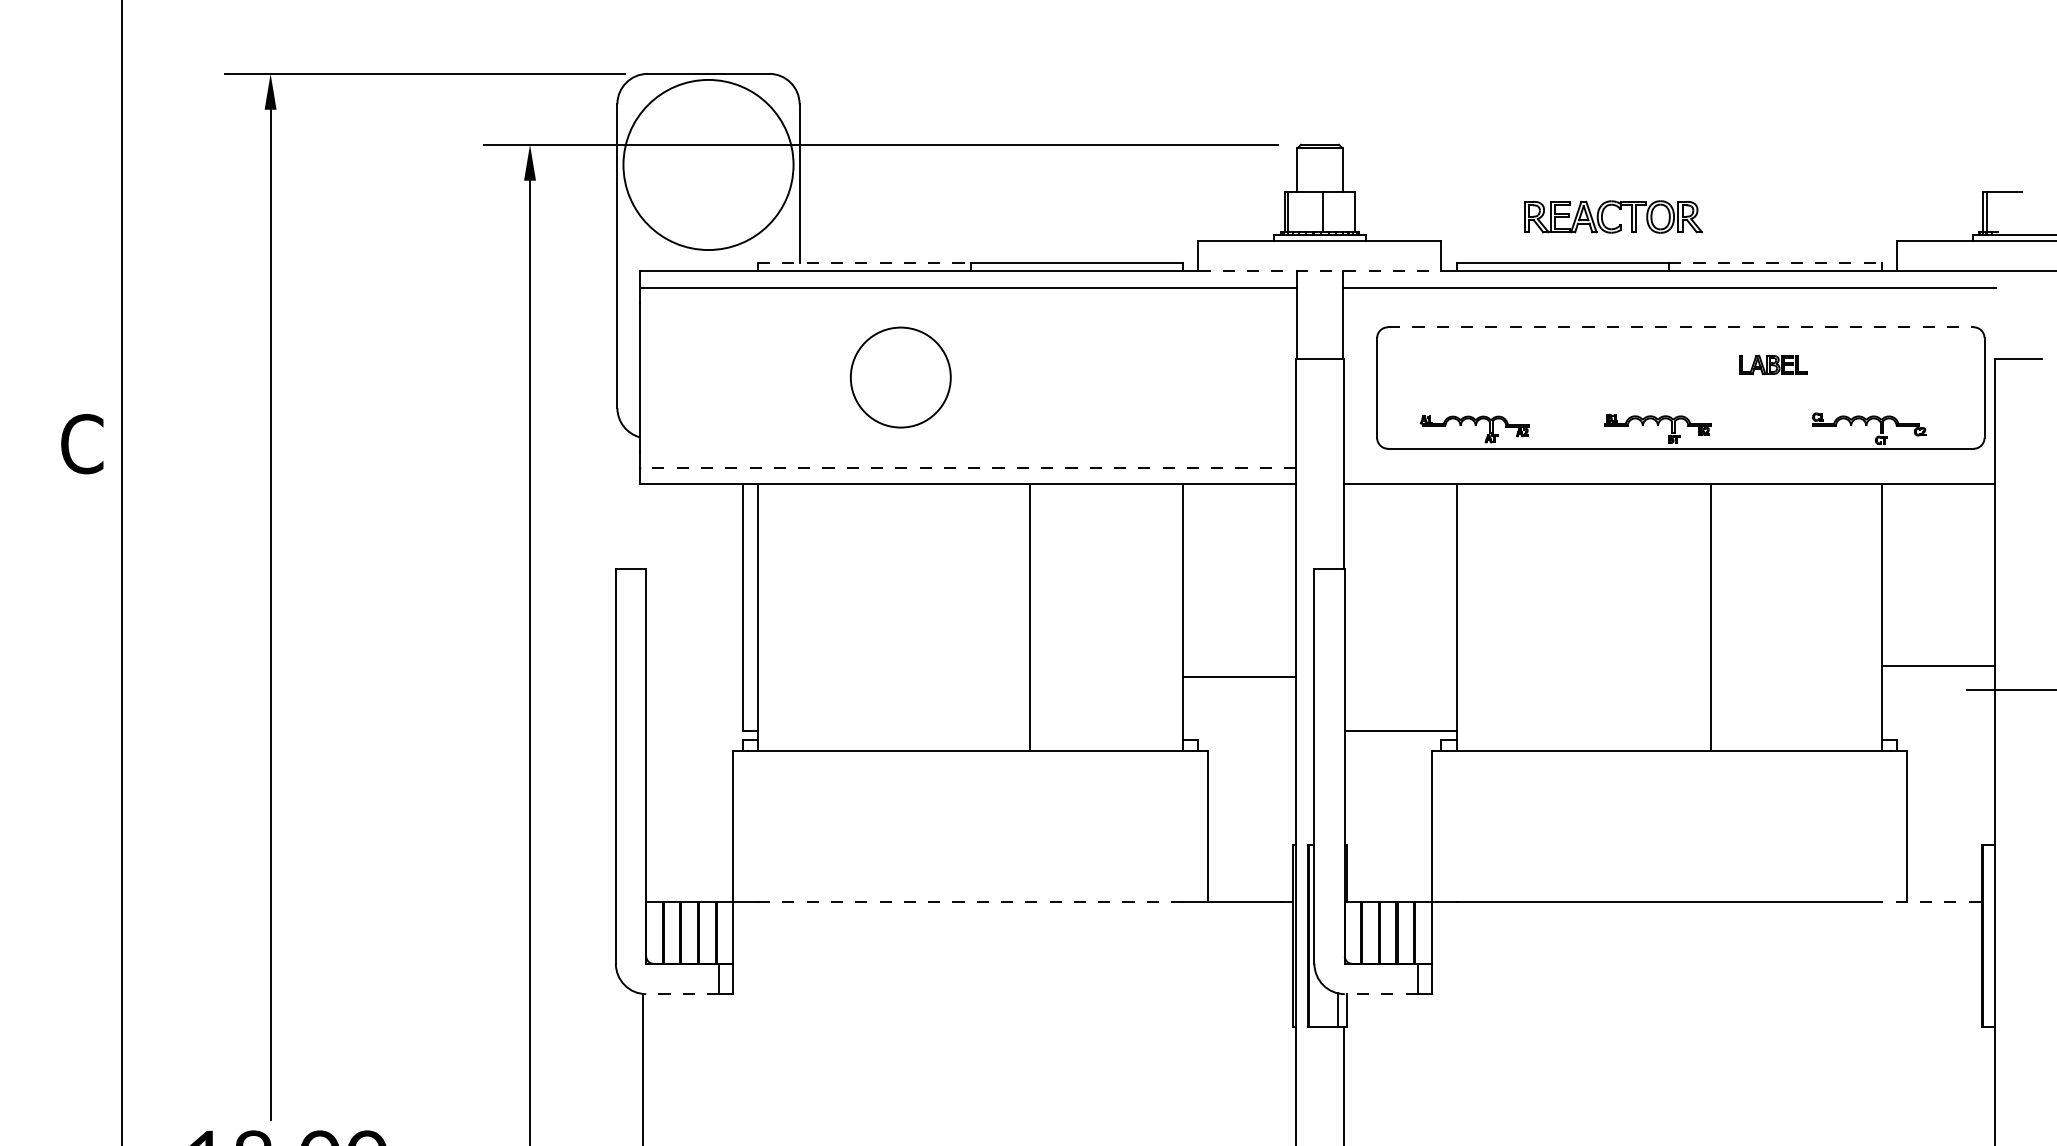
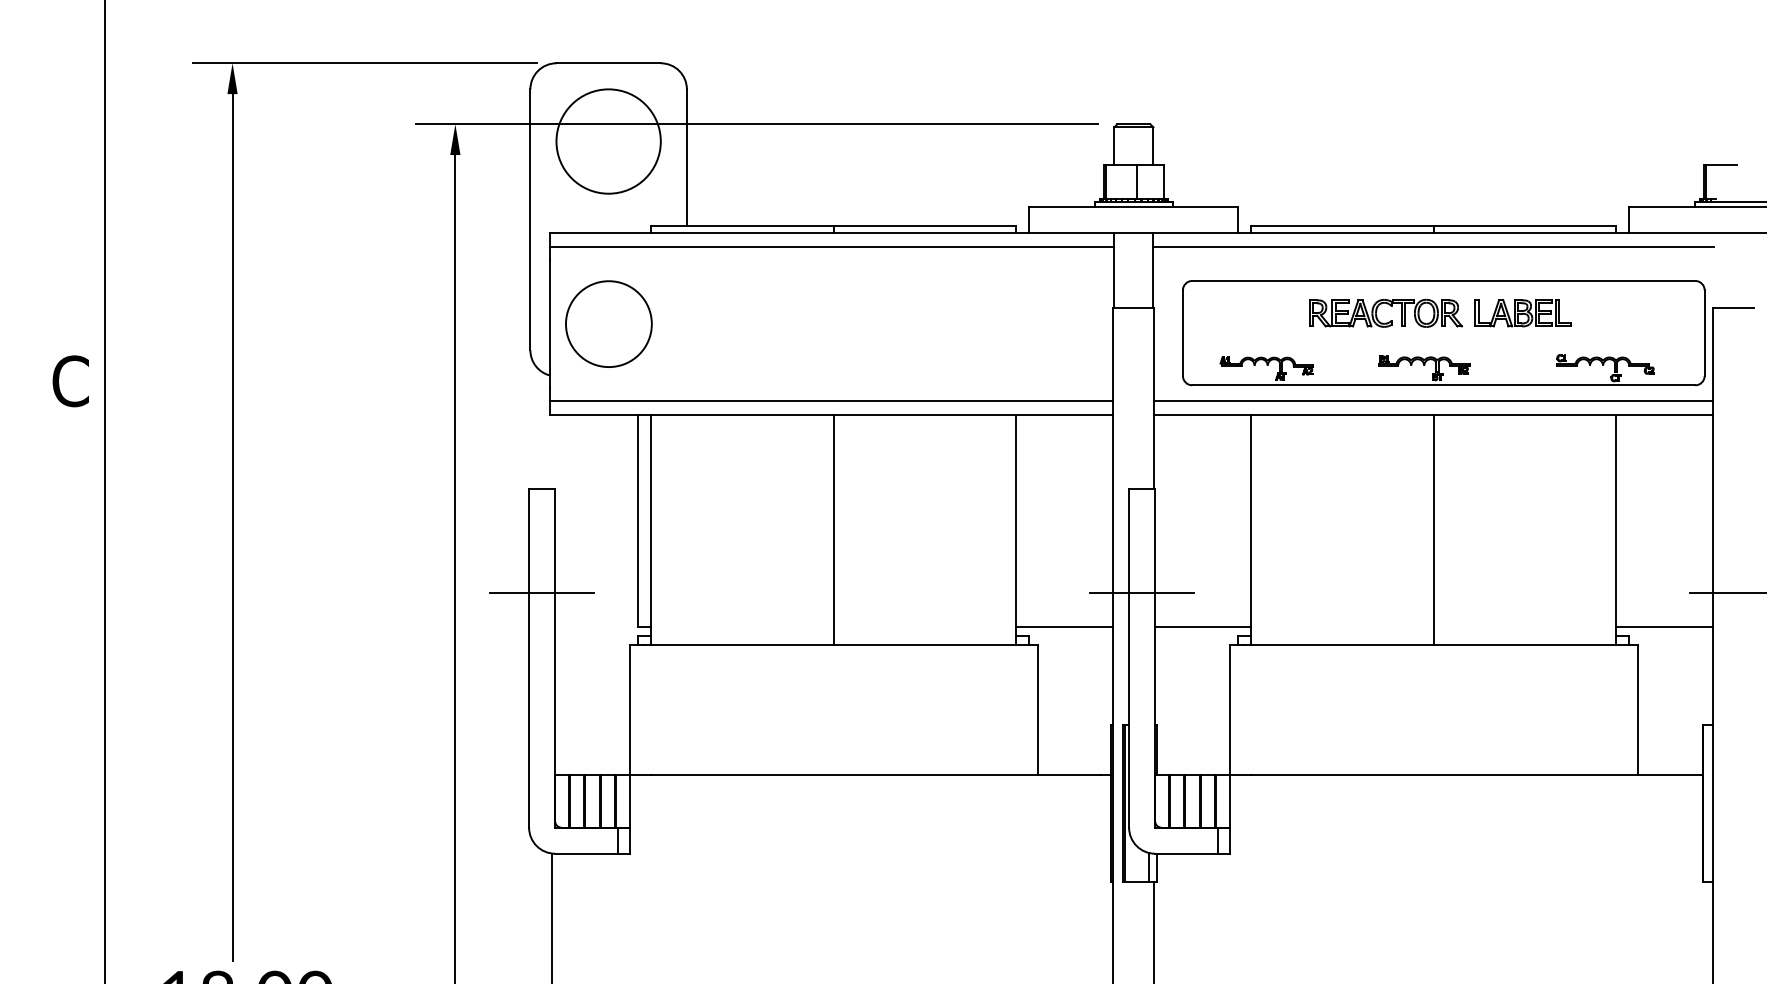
circle: (708, 164) -> (608, 141), size x0.71
part: (1619, 209) -> (1391, 306), moved
line: (864, 263) -> (742, 226), dashed -> solid
line: (1775, 263) -> (1525, 226), dashed -> solid
line: (1320, 271) -> (1134, 233), dashed -> solid
line: (1680, 327) -> (1443, 281), dashed -> solid
part: (1772, 364) -> (1522, 312), size x1.67
circle: (900, 377) -> (608, 324), moved
line: (967, 467) -> (831, 401), dashed -> solid
line: (1668, 467) -> (1433, 401), added
line: (1029, 616) -> (833, 529), moved
line: (1711, 616) -> (1434, 529), moved
line: (1937, 665) -> (1664, 627), moved
line: (1239, 676) -> (1064, 627), moved
line: (630, 690) -> (541, 592), added
line: (1329, 690) -> (1142, 592), added
line: (970, 902) -> (833, 775), dashed -> solid
line: (1930, 902) -> (1658, 775), dashed -> solid
line: (682, 994) -> (586, 854), dashed -> solid
line: (1380, 994) -> (1185, 854), dashed -> solid

